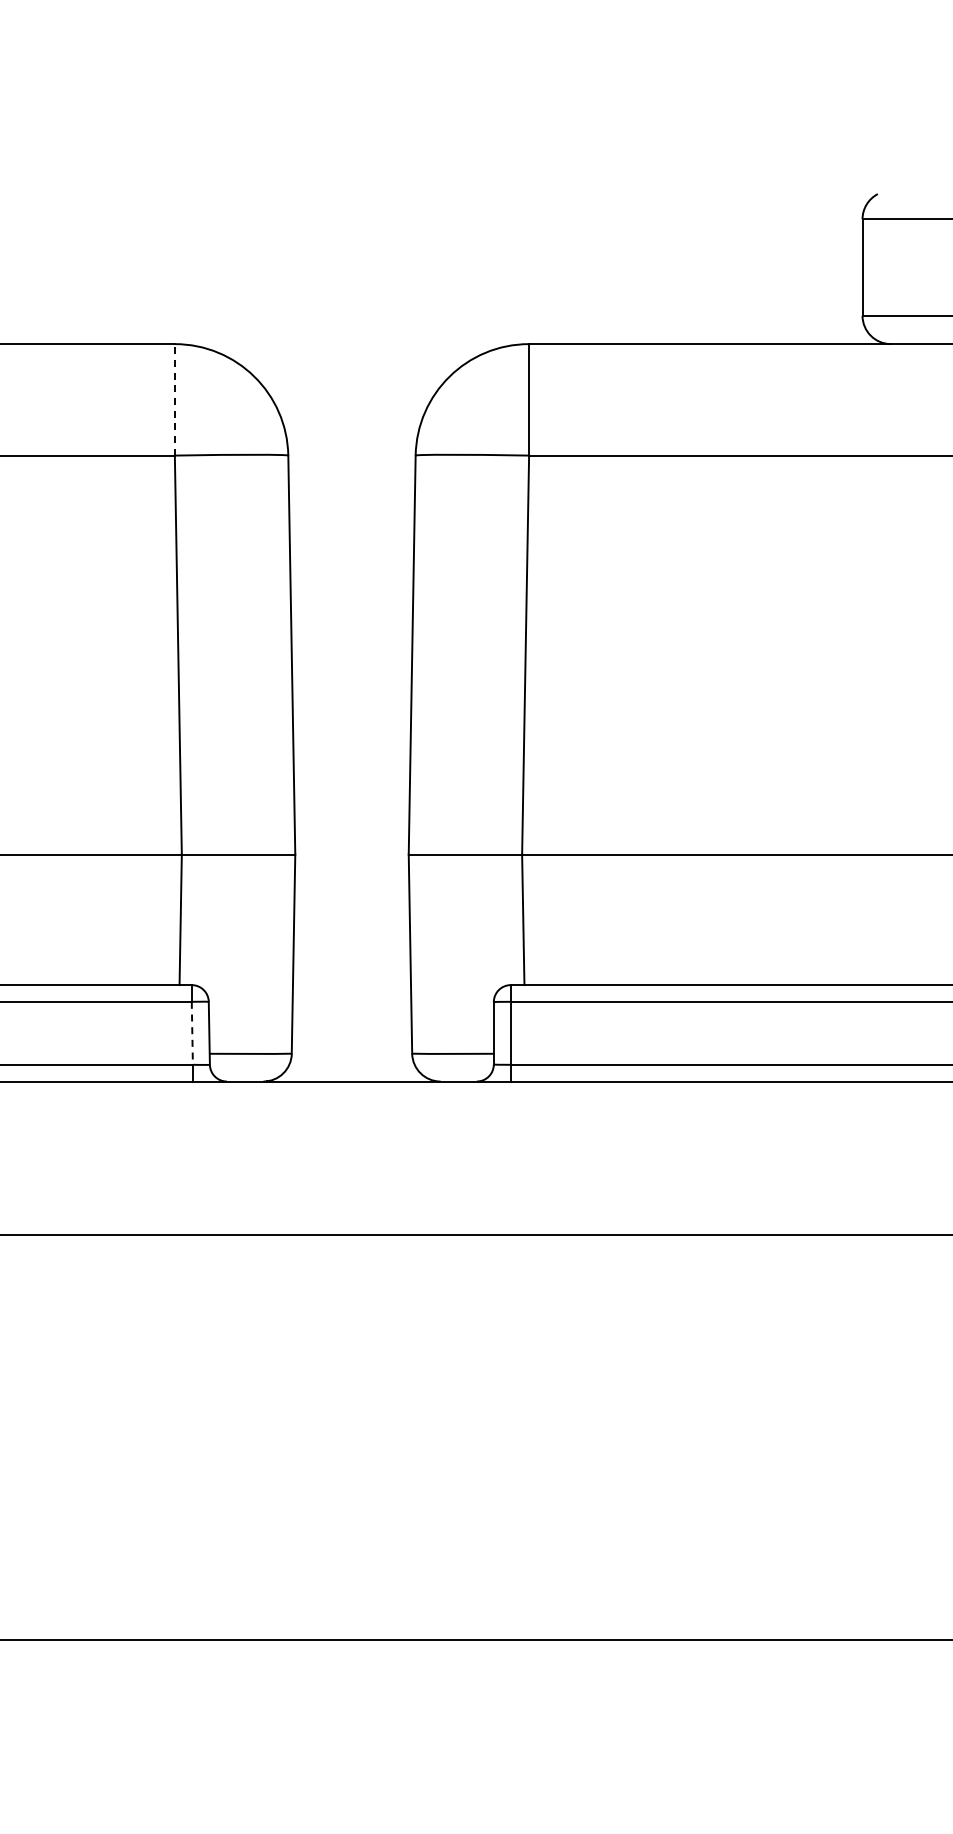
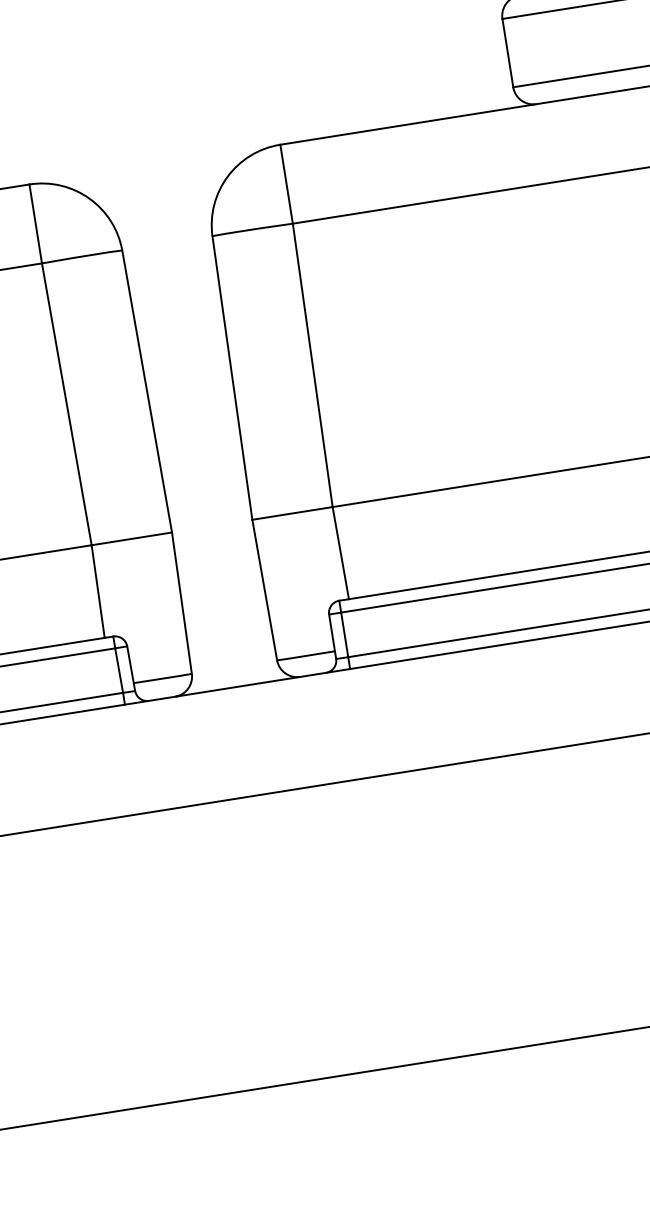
line: (174, 399) -> (35, 223), dashed -> solid
line: (192, 1033) -> (119, 670), dashed -> solid

